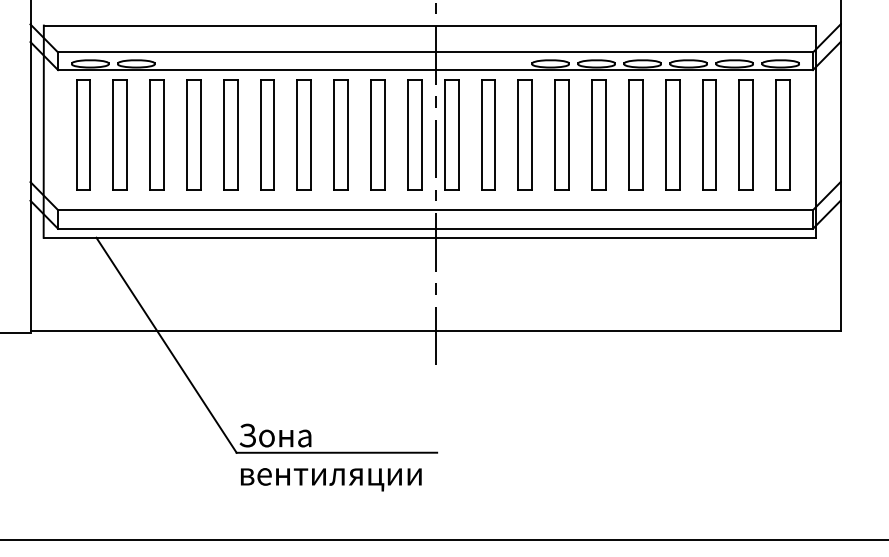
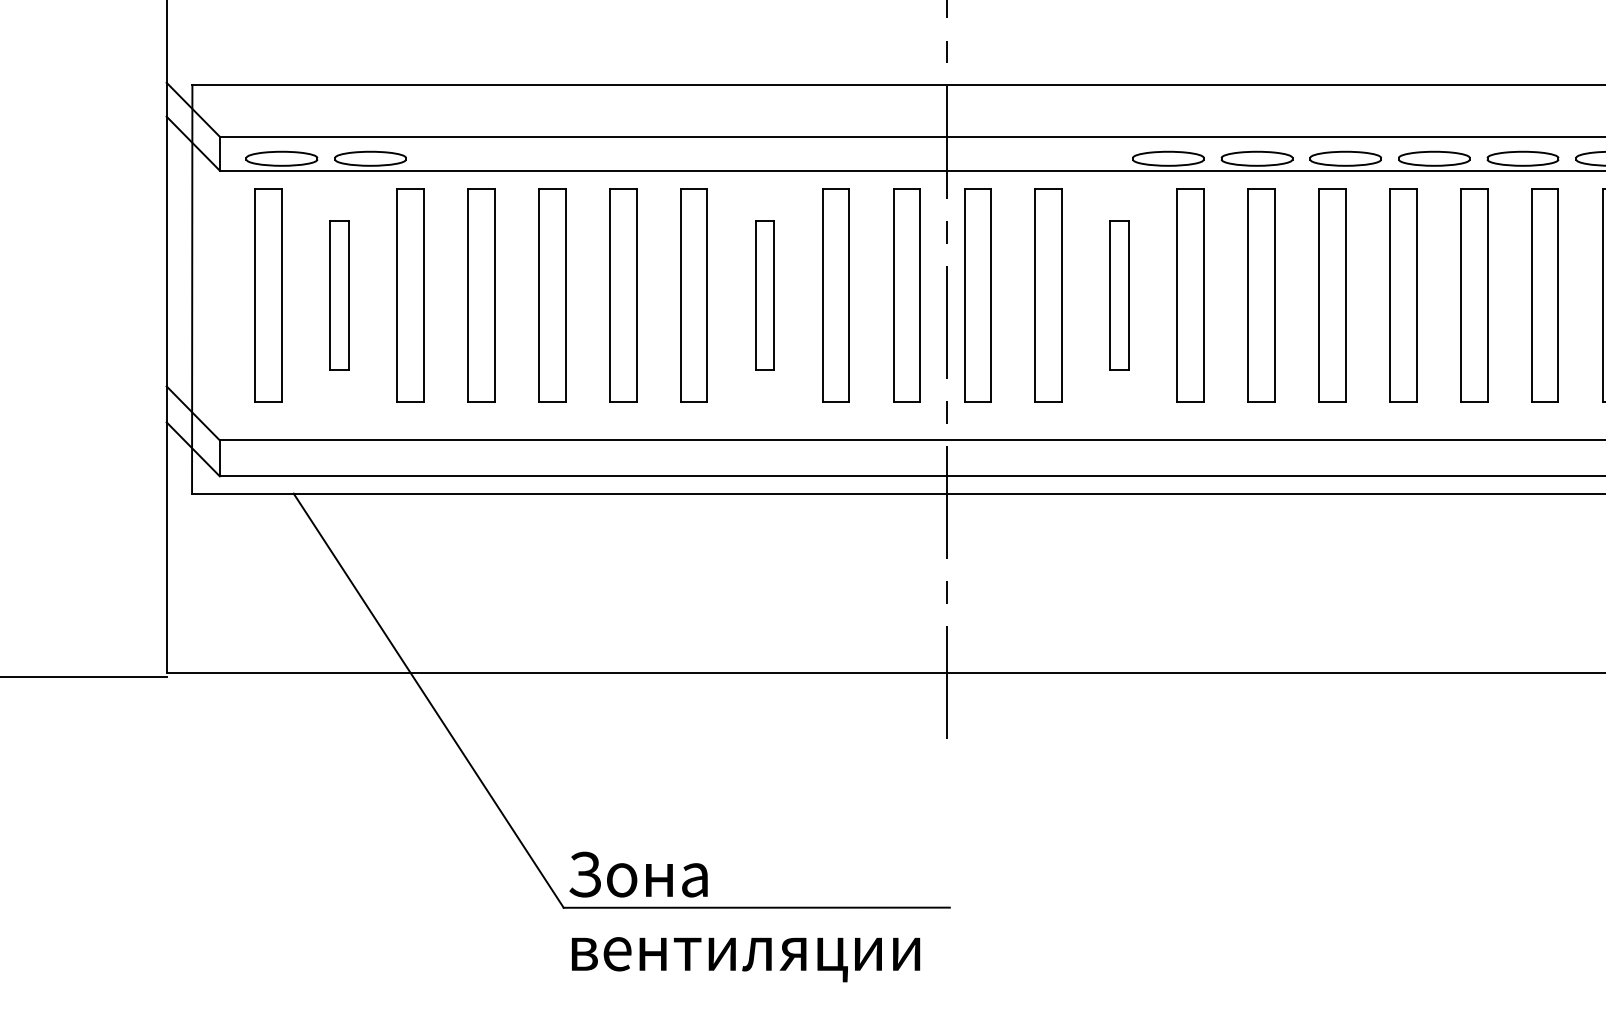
part: (119, 134) -> (338, 294), size x0.7
part: (340, 134) -> (763, 294), size x0.7
part: (524, 134) -> (1118, 294), size x0.7

